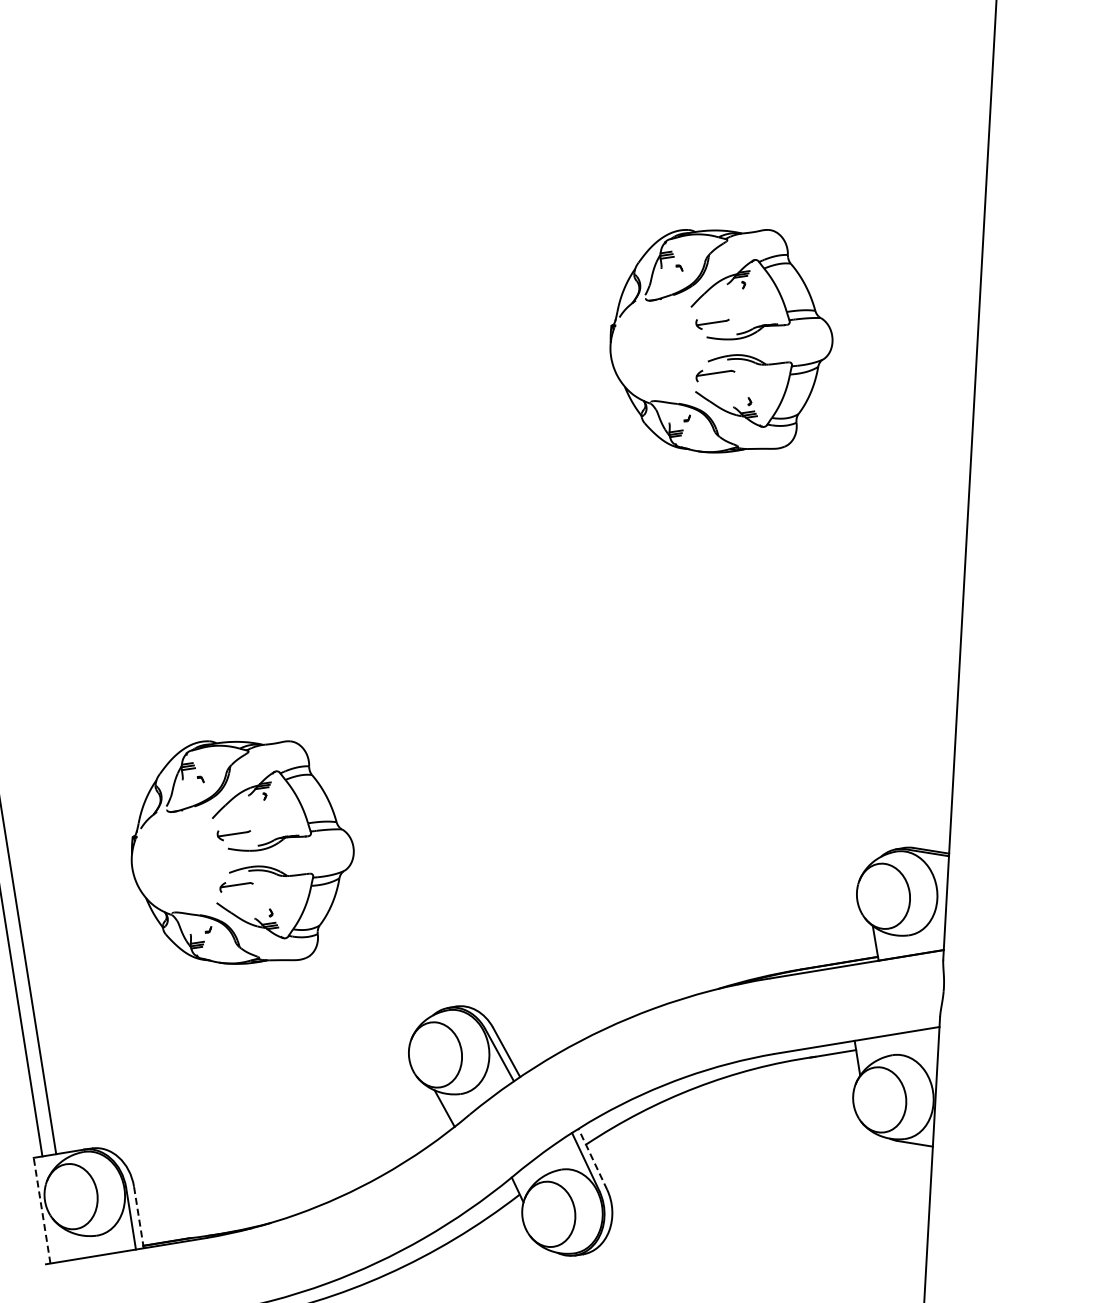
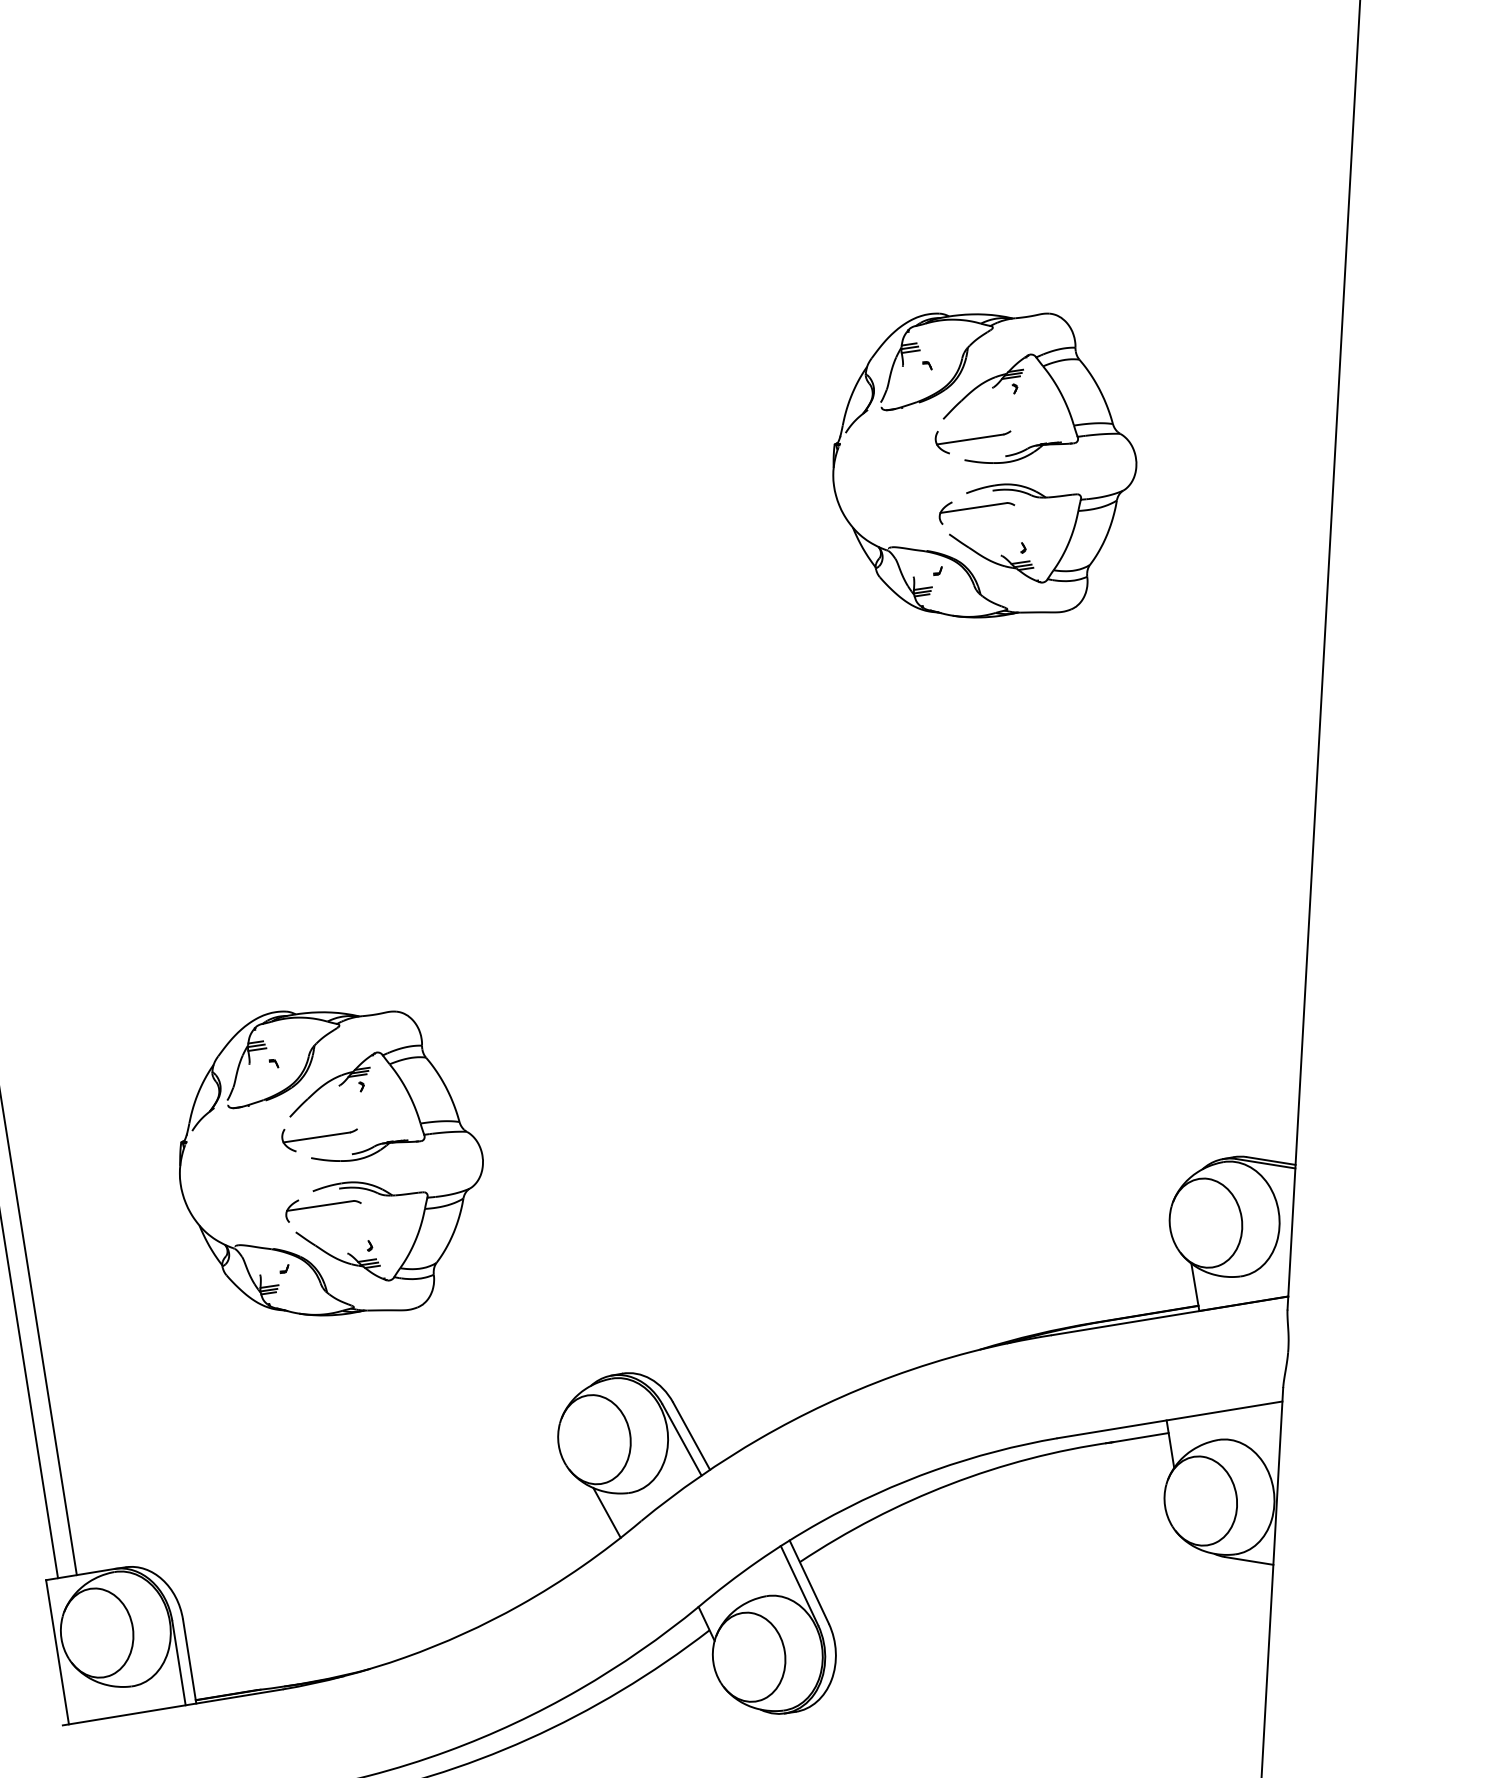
part: (712, 324) -> (972, 442), size x1.67
part: (715, 375) -> (976, 512), size x1.43
part: (233, 835) -> (318, 1140), size x1.67
part: (236, 887) -> (322, 1211), size x1.67
line: (592, 1159) -> (808, 1582), dashed -> solid
line: (42, 1210) -> (58, 1651), dashed -> solid
line: (138, 1217) -> (189, 1661), dashed -> solid

